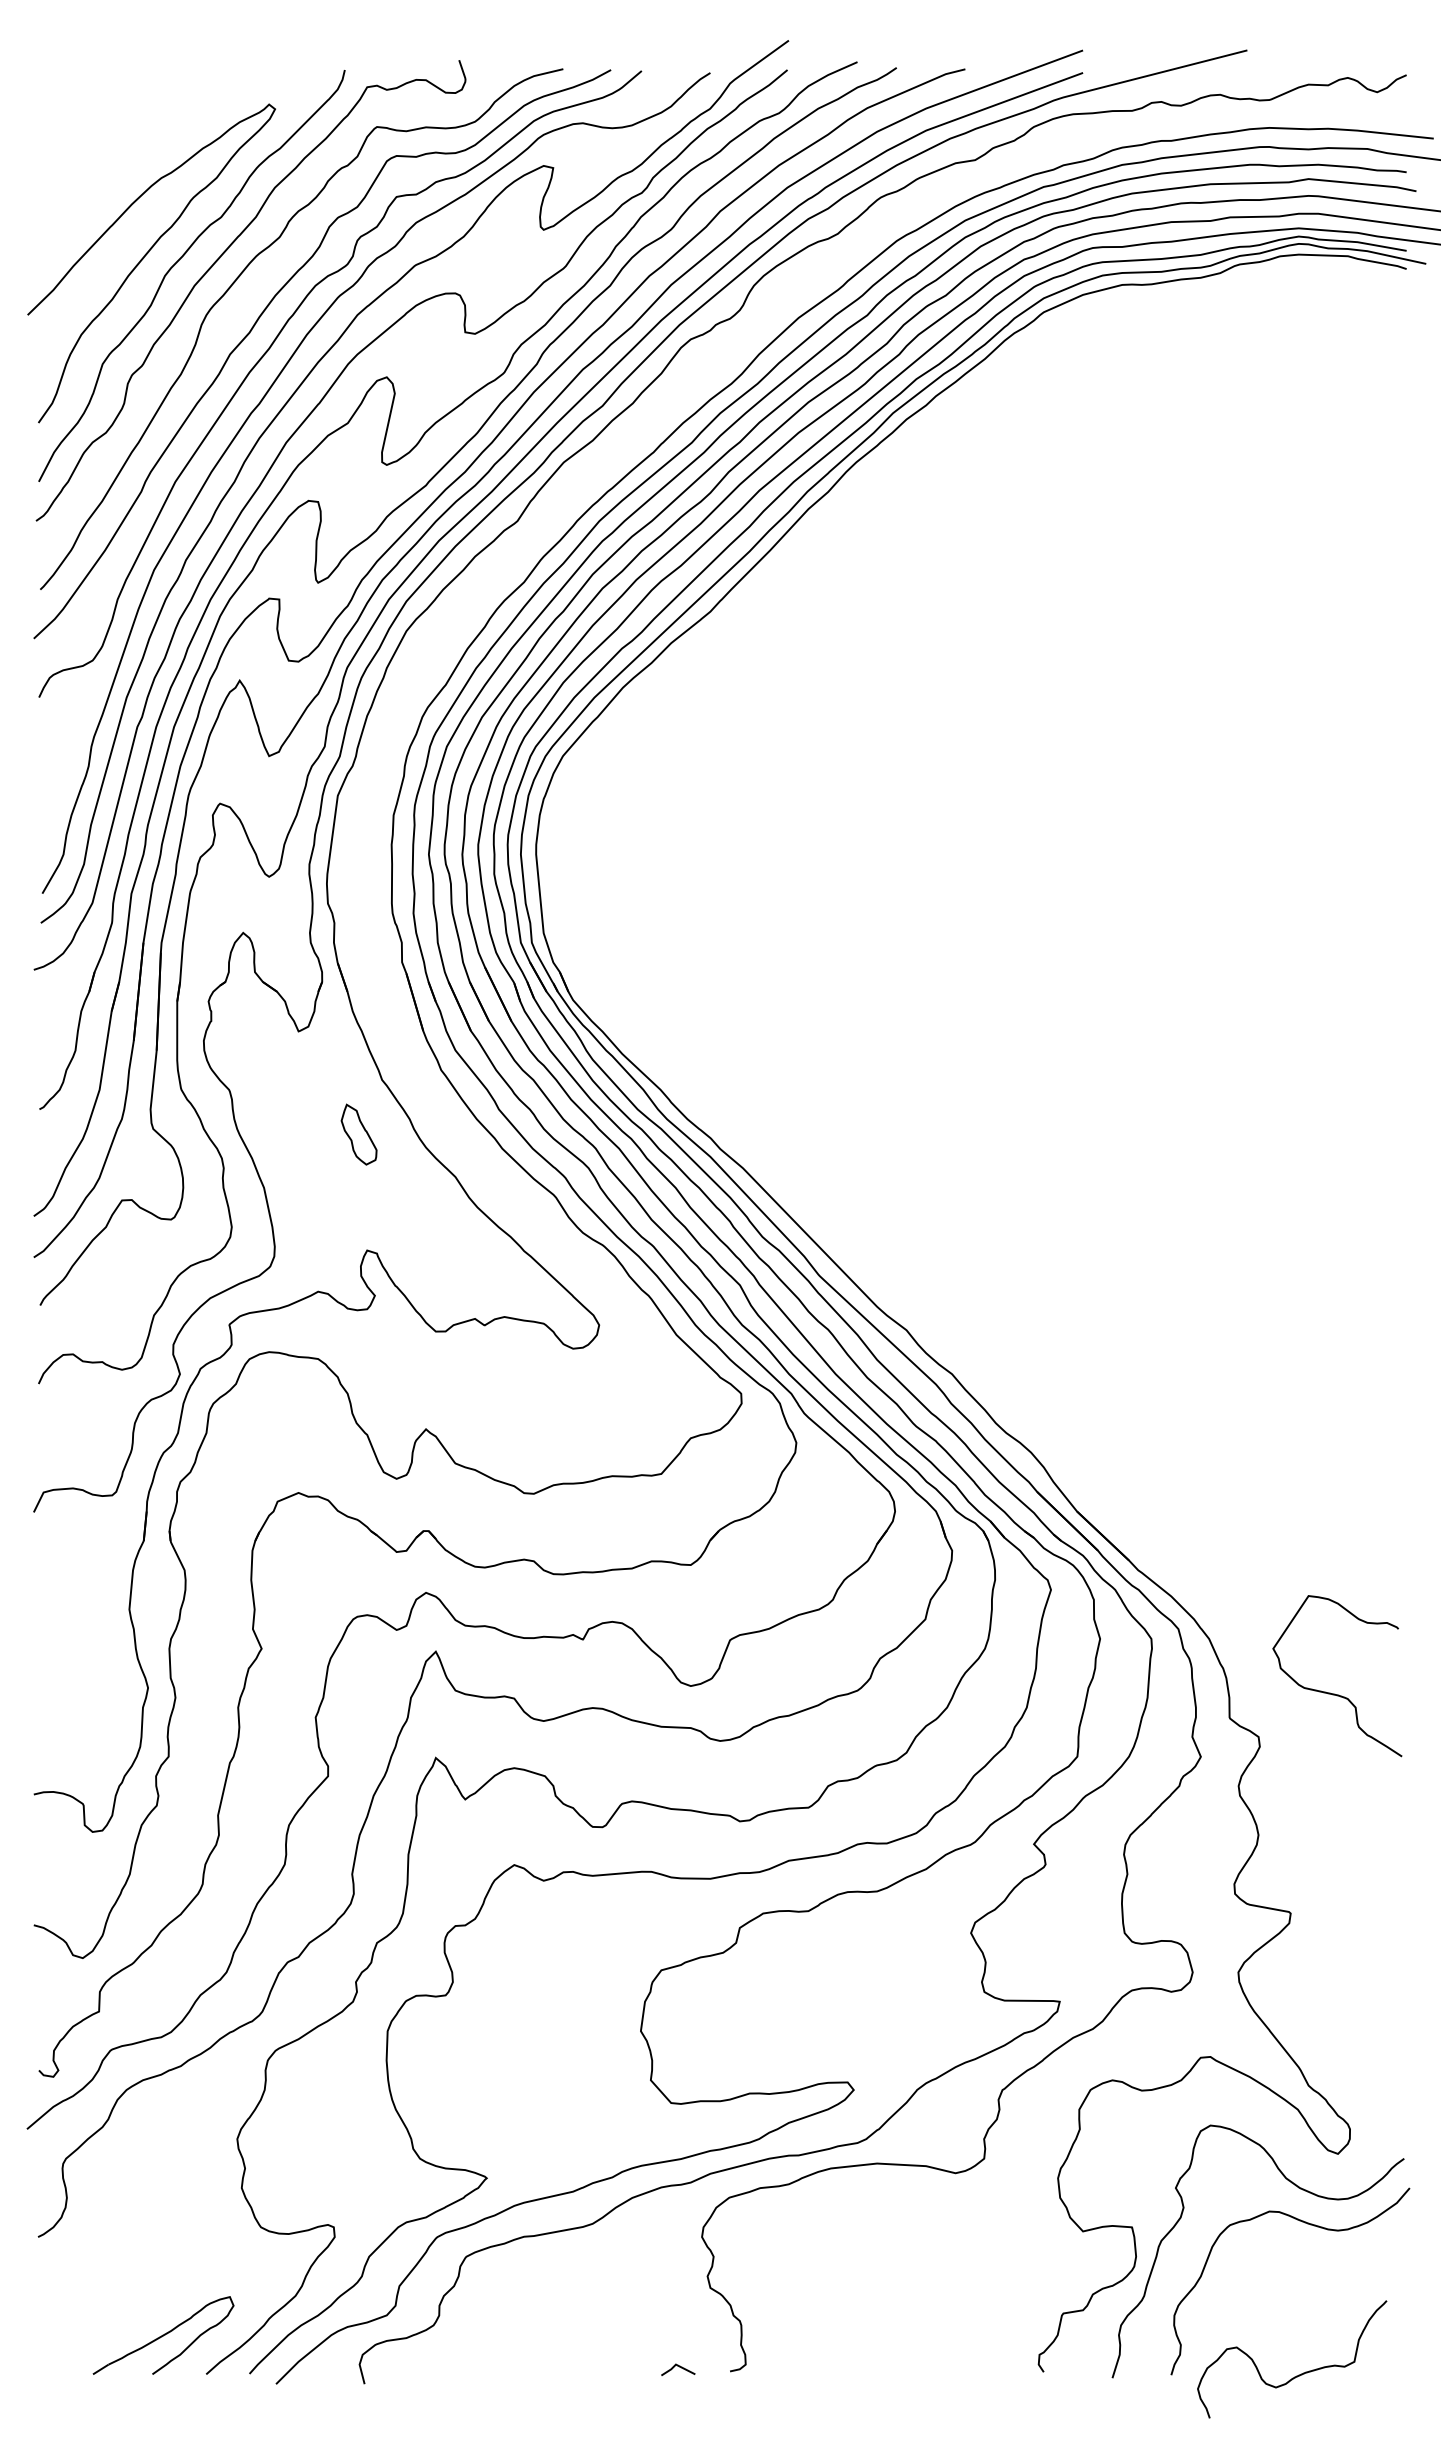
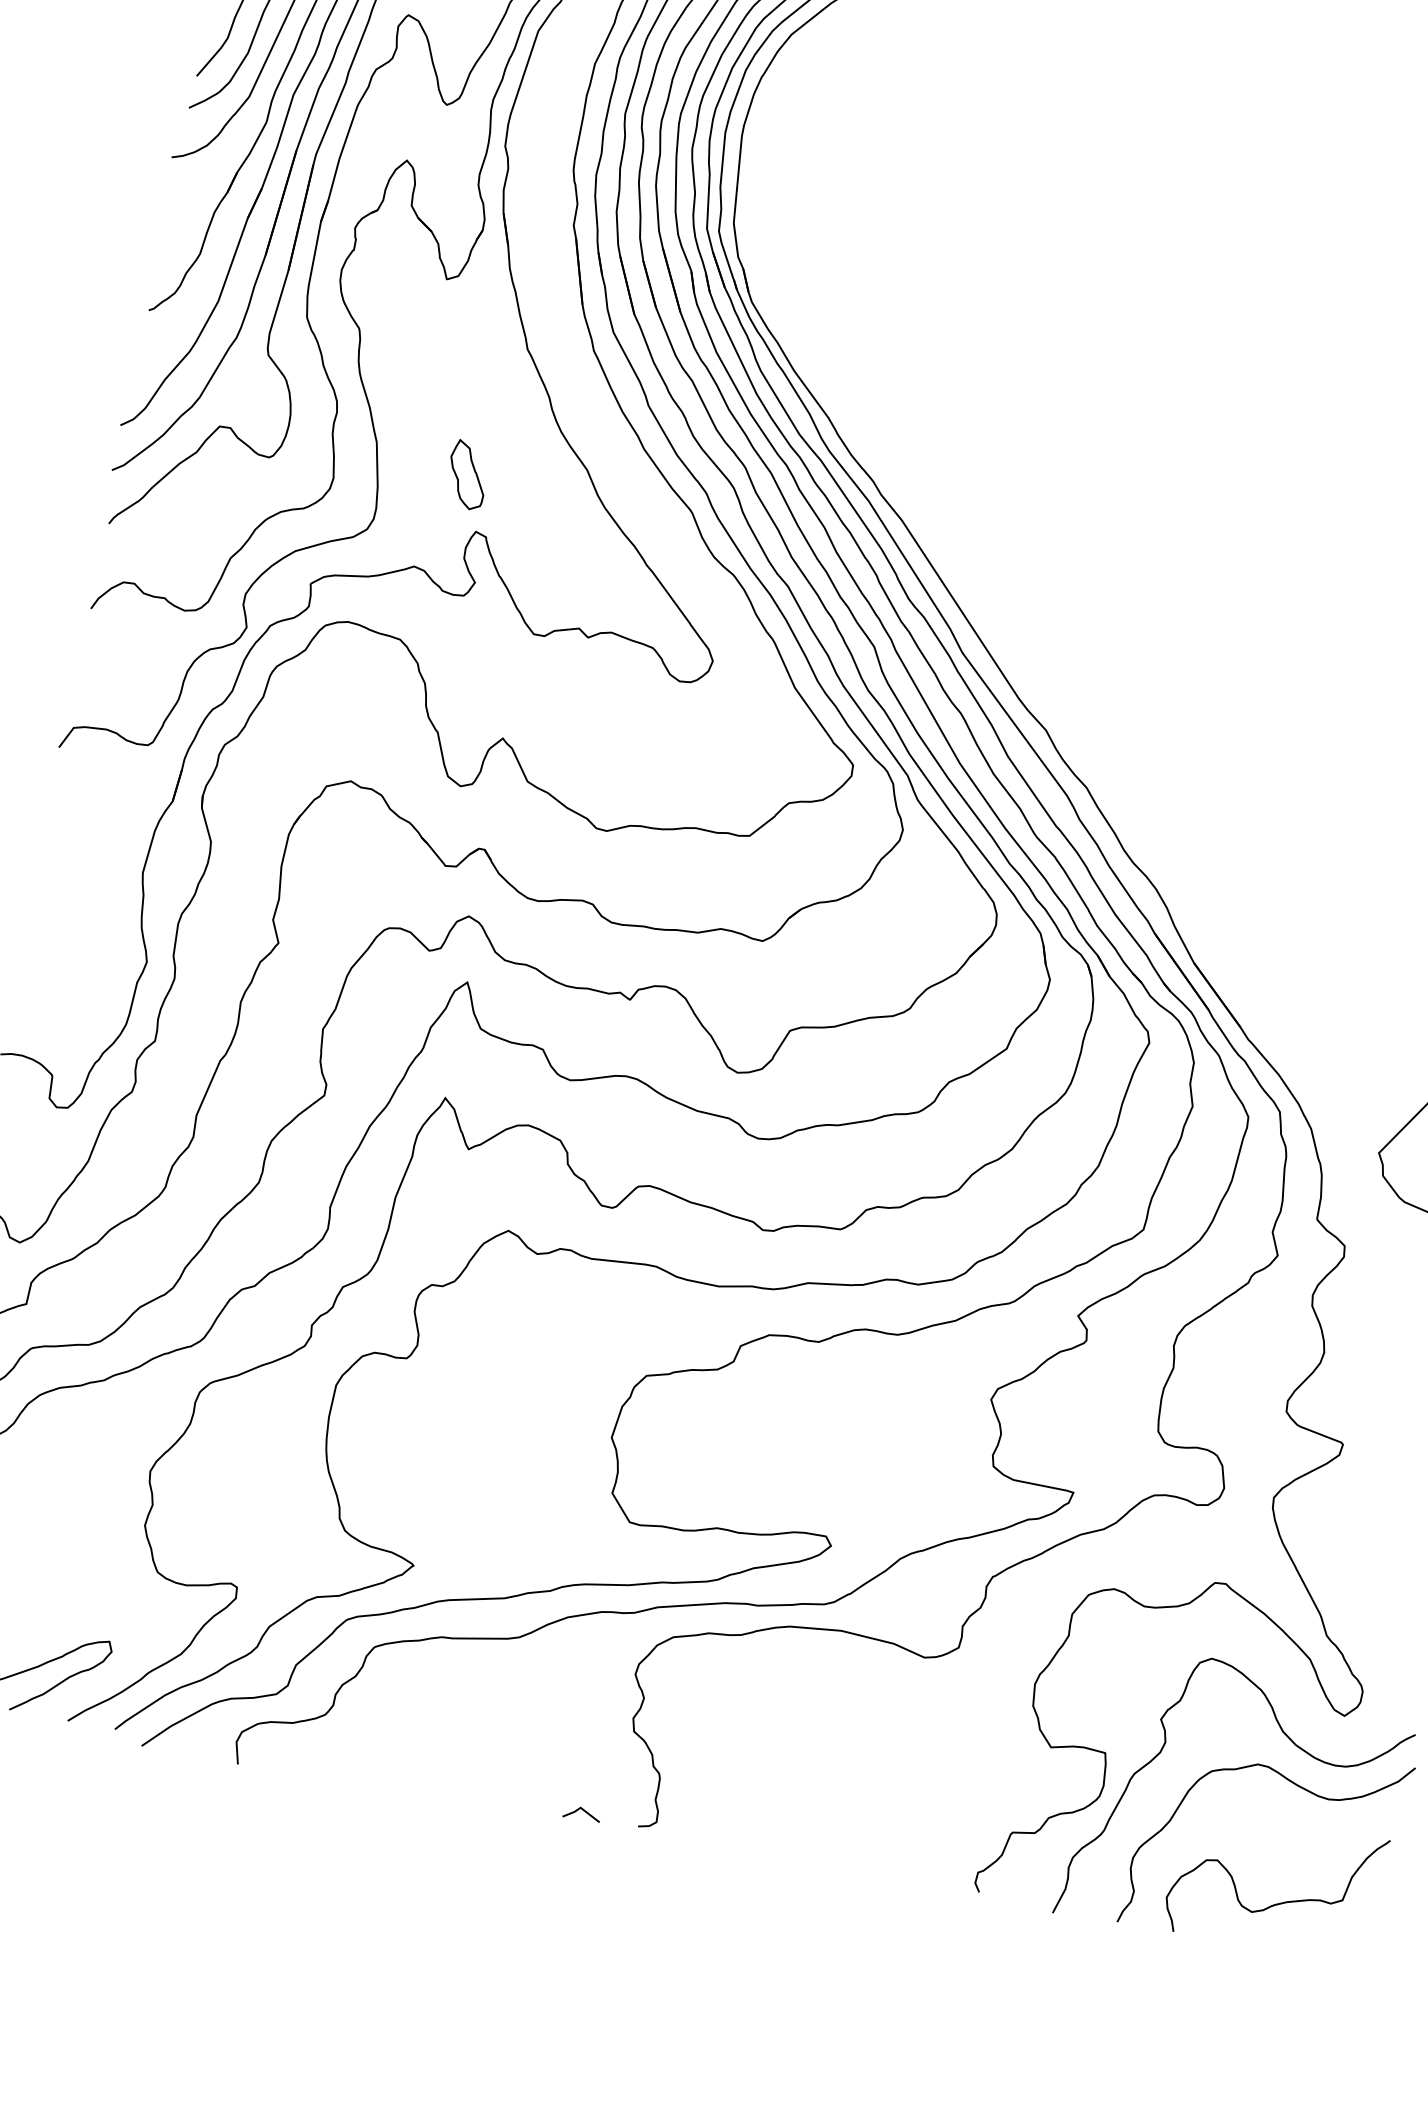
part: (358, 1134) -> (466, 474), moved
curve: (1298, 2374) -> (1279, 1902), moved

